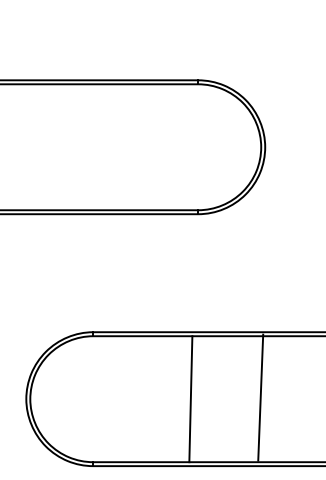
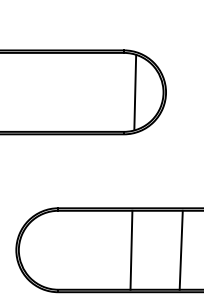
line: (216, 145) -> (135, 91), added
line: (259, 396) -> (180, 249), moved
line: (190, 397) -> (131, 249), moved

